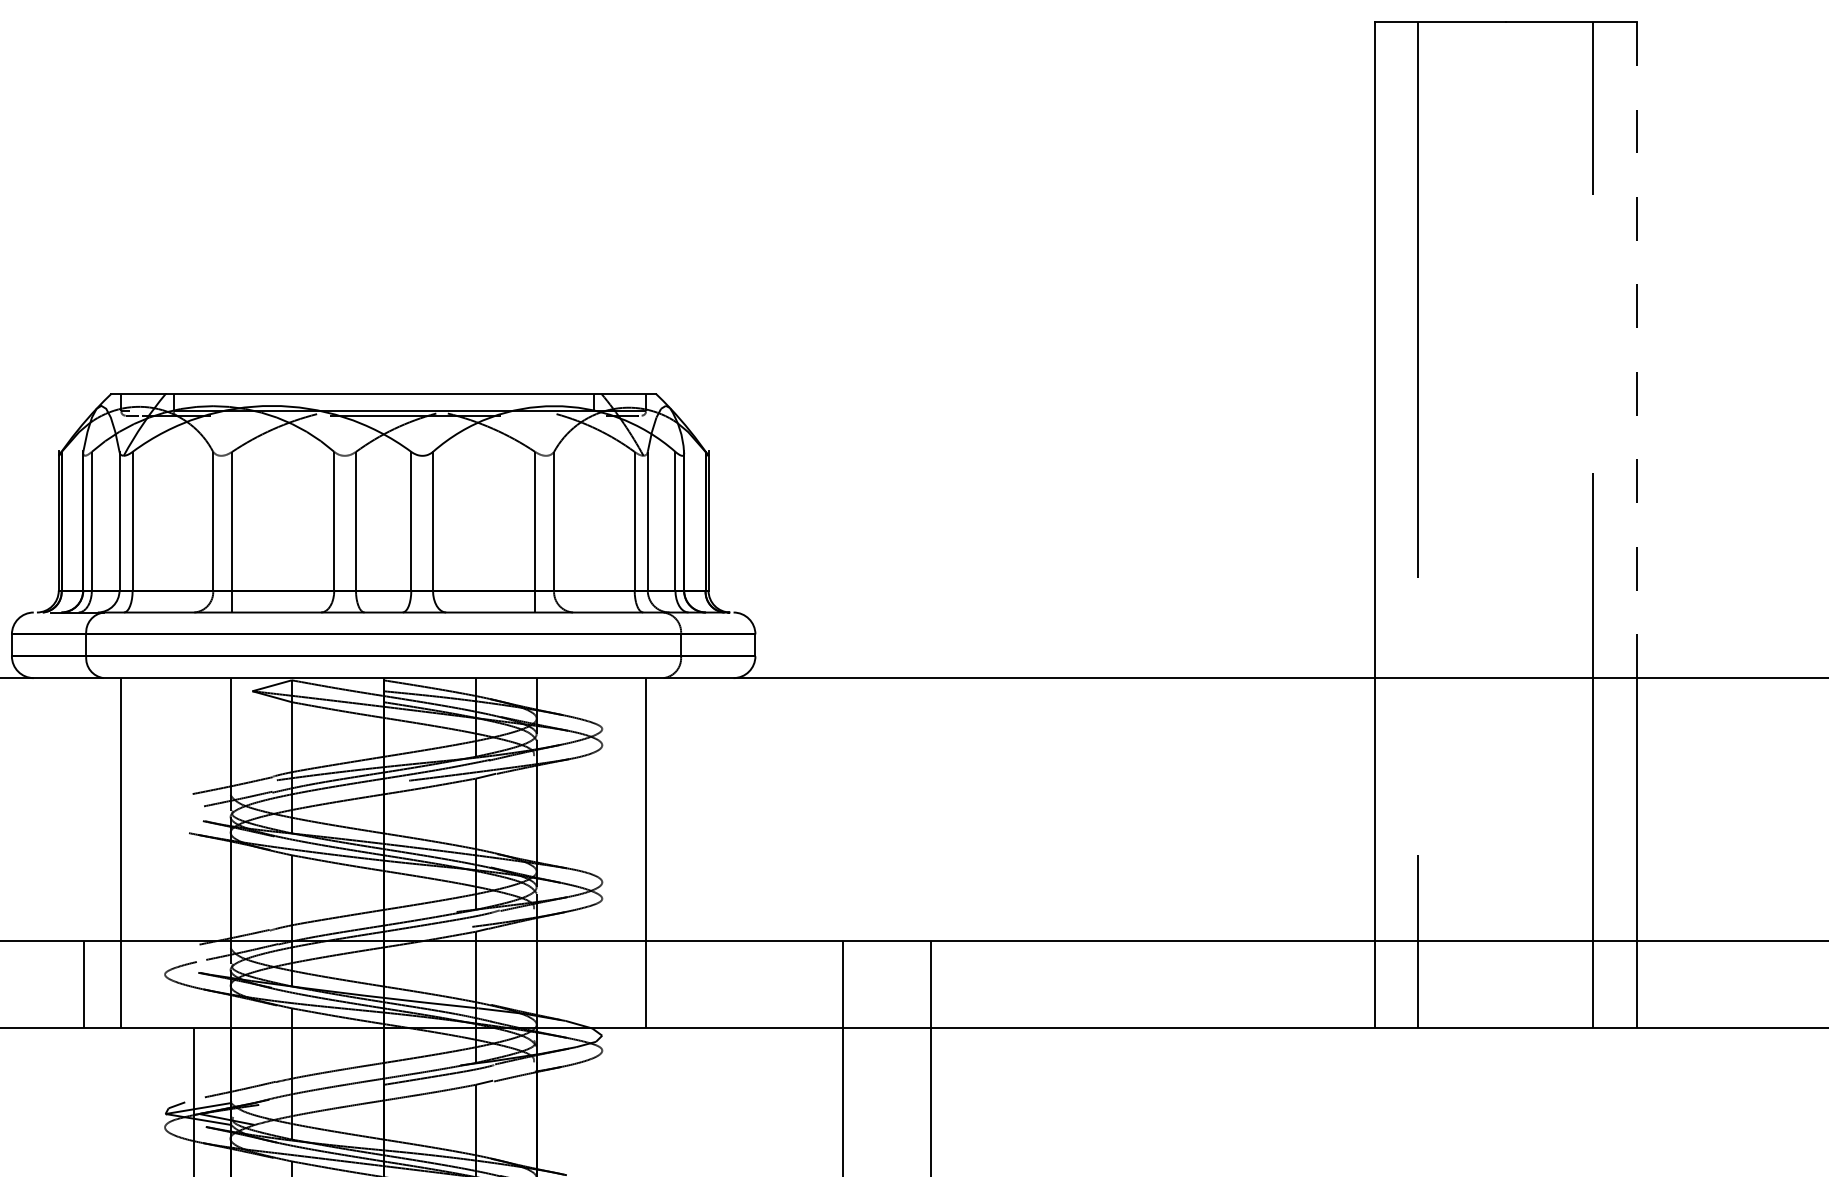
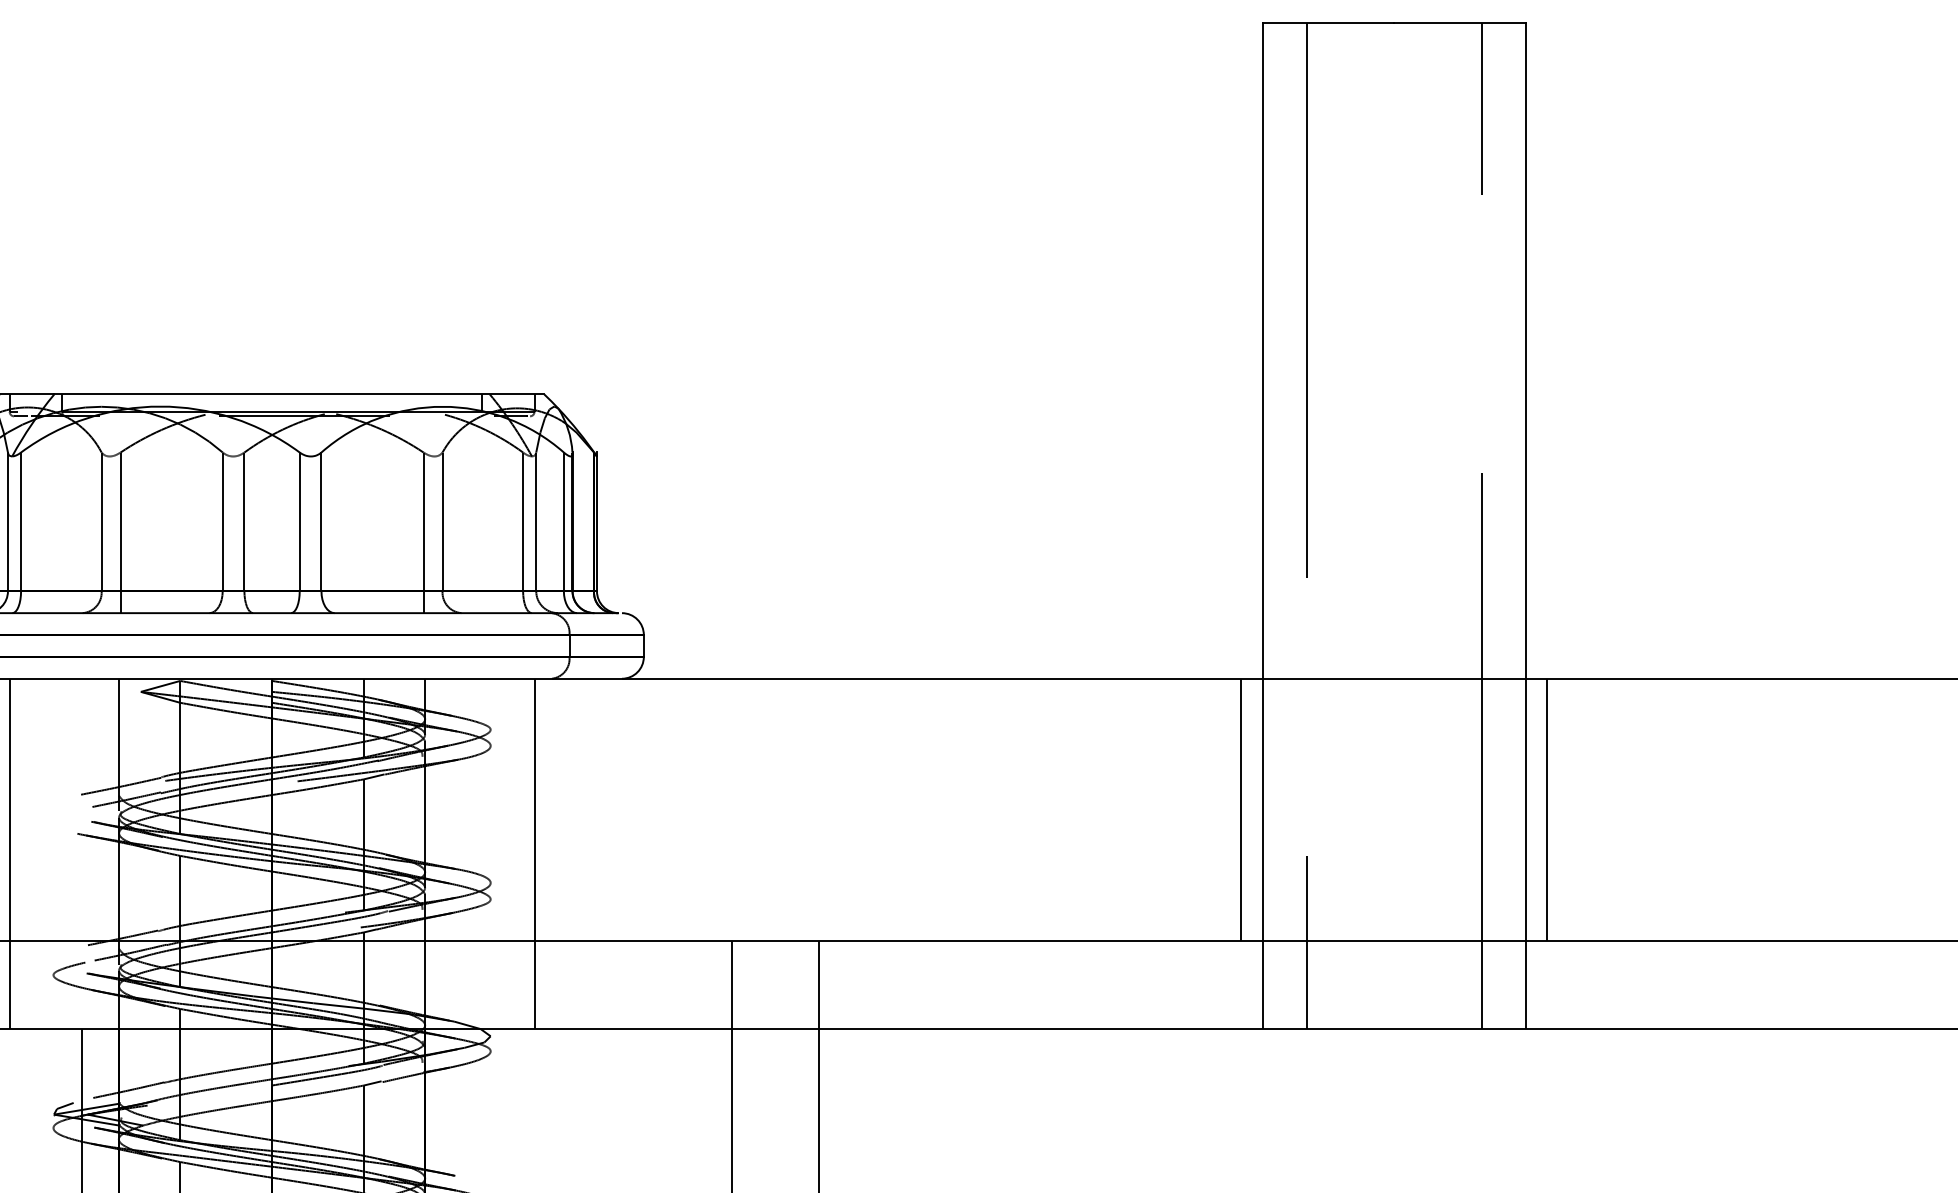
line: (1637, 349) -> (1525, 350), dashed -> solid
line: (1353, 808) -> (1241, 809), added
line: (1659, 808) -> (1547, 809), added

